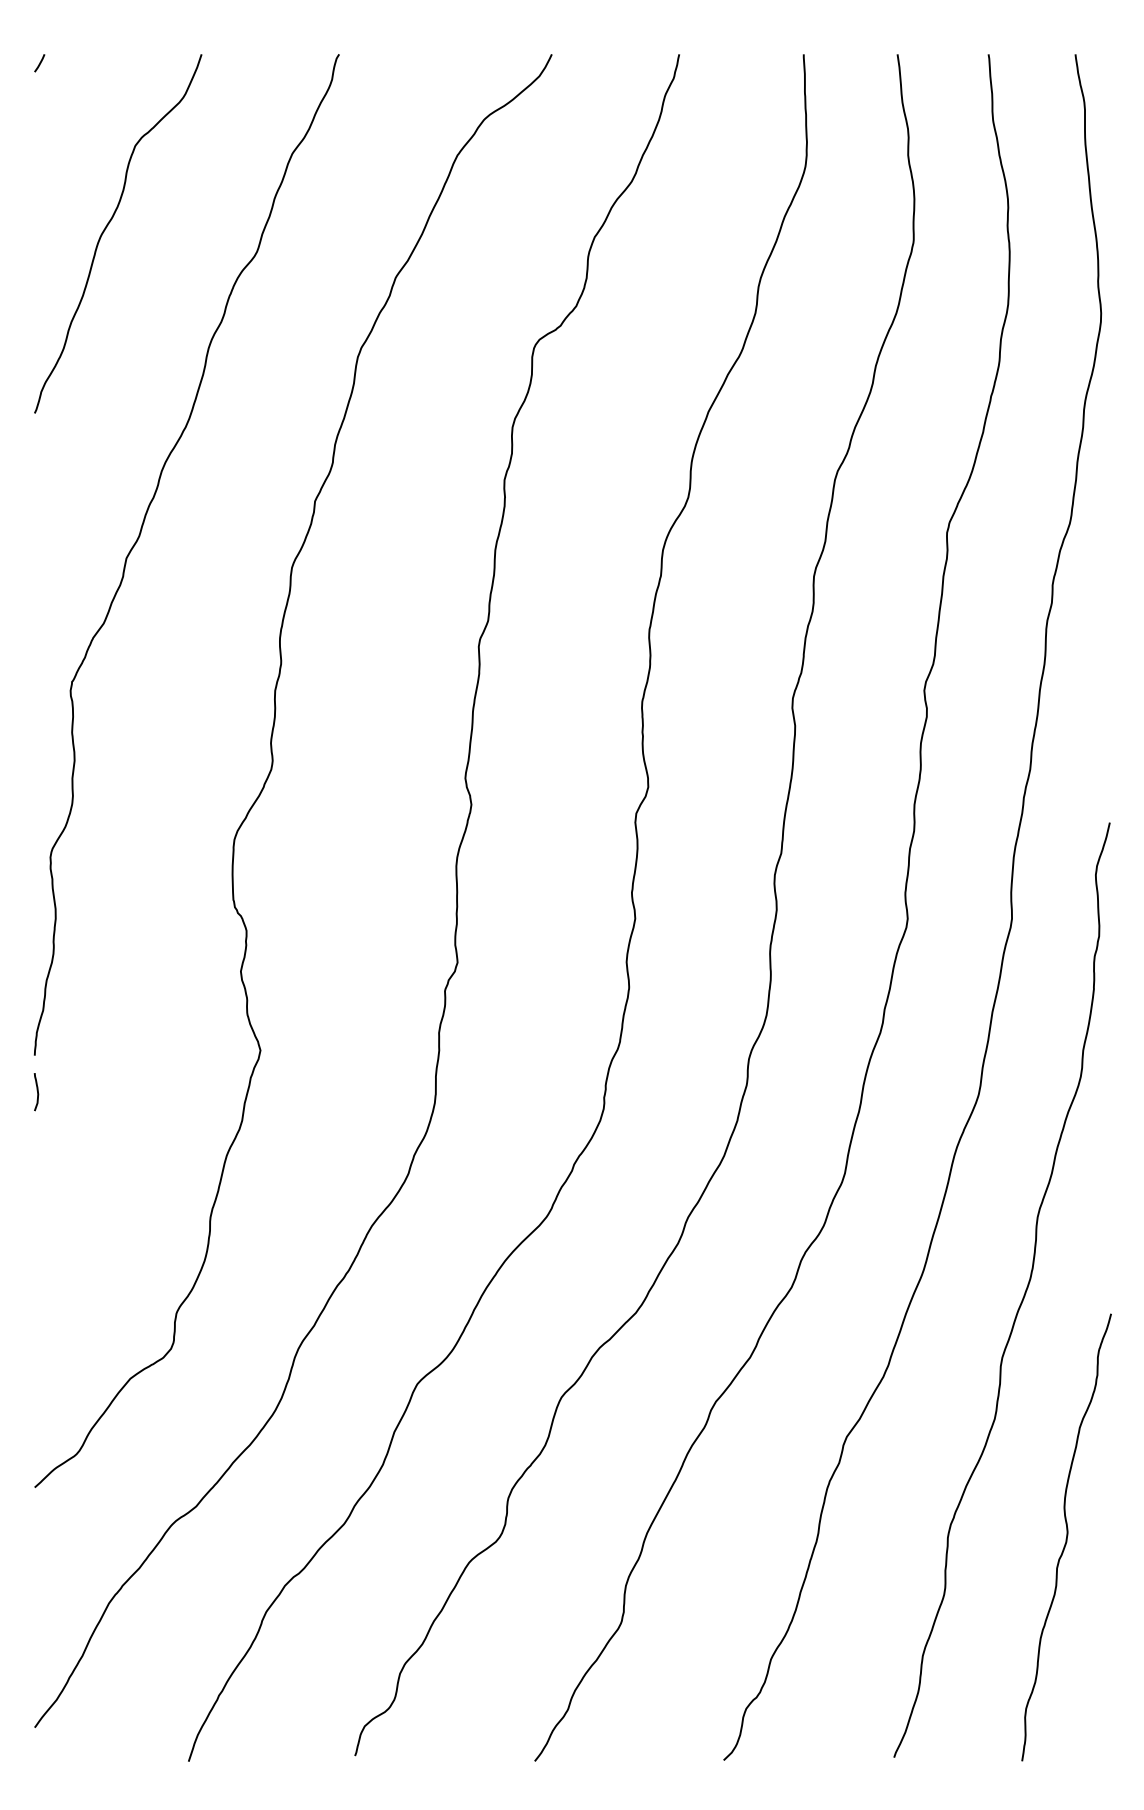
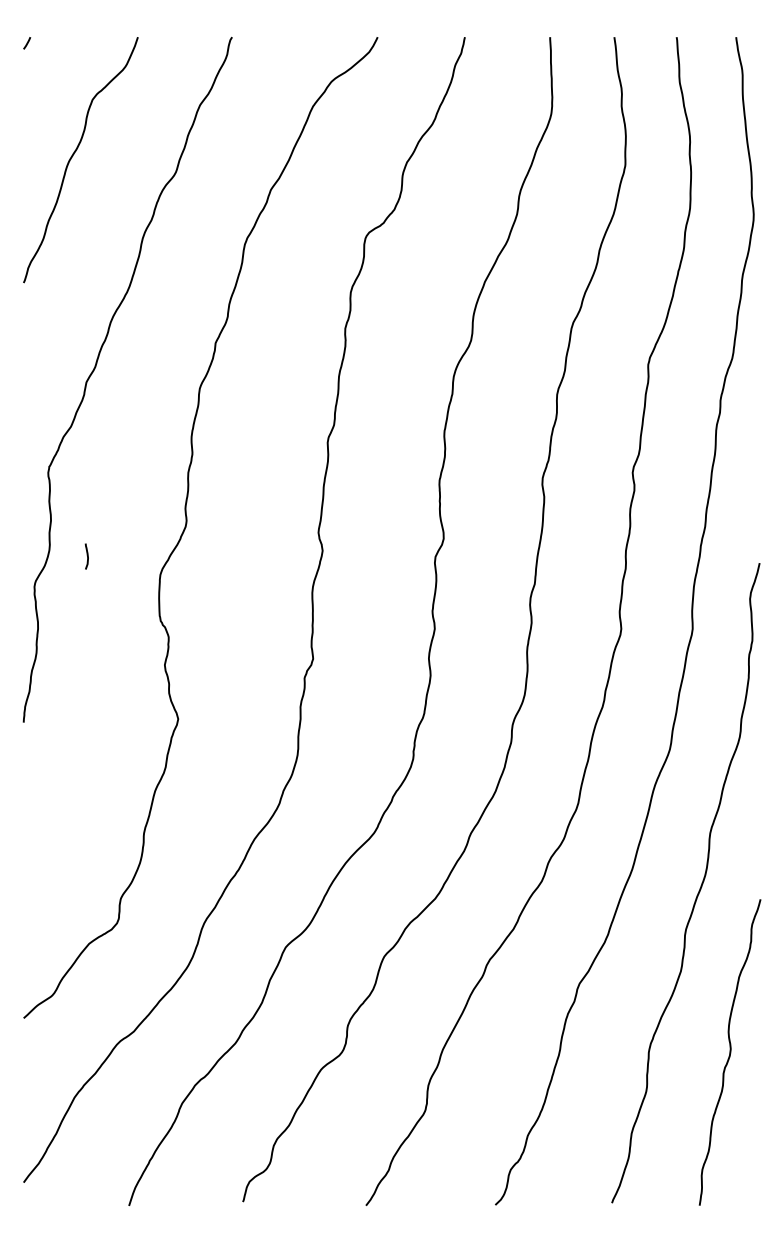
curve: (35, 1090) -> (86, 555), moved

